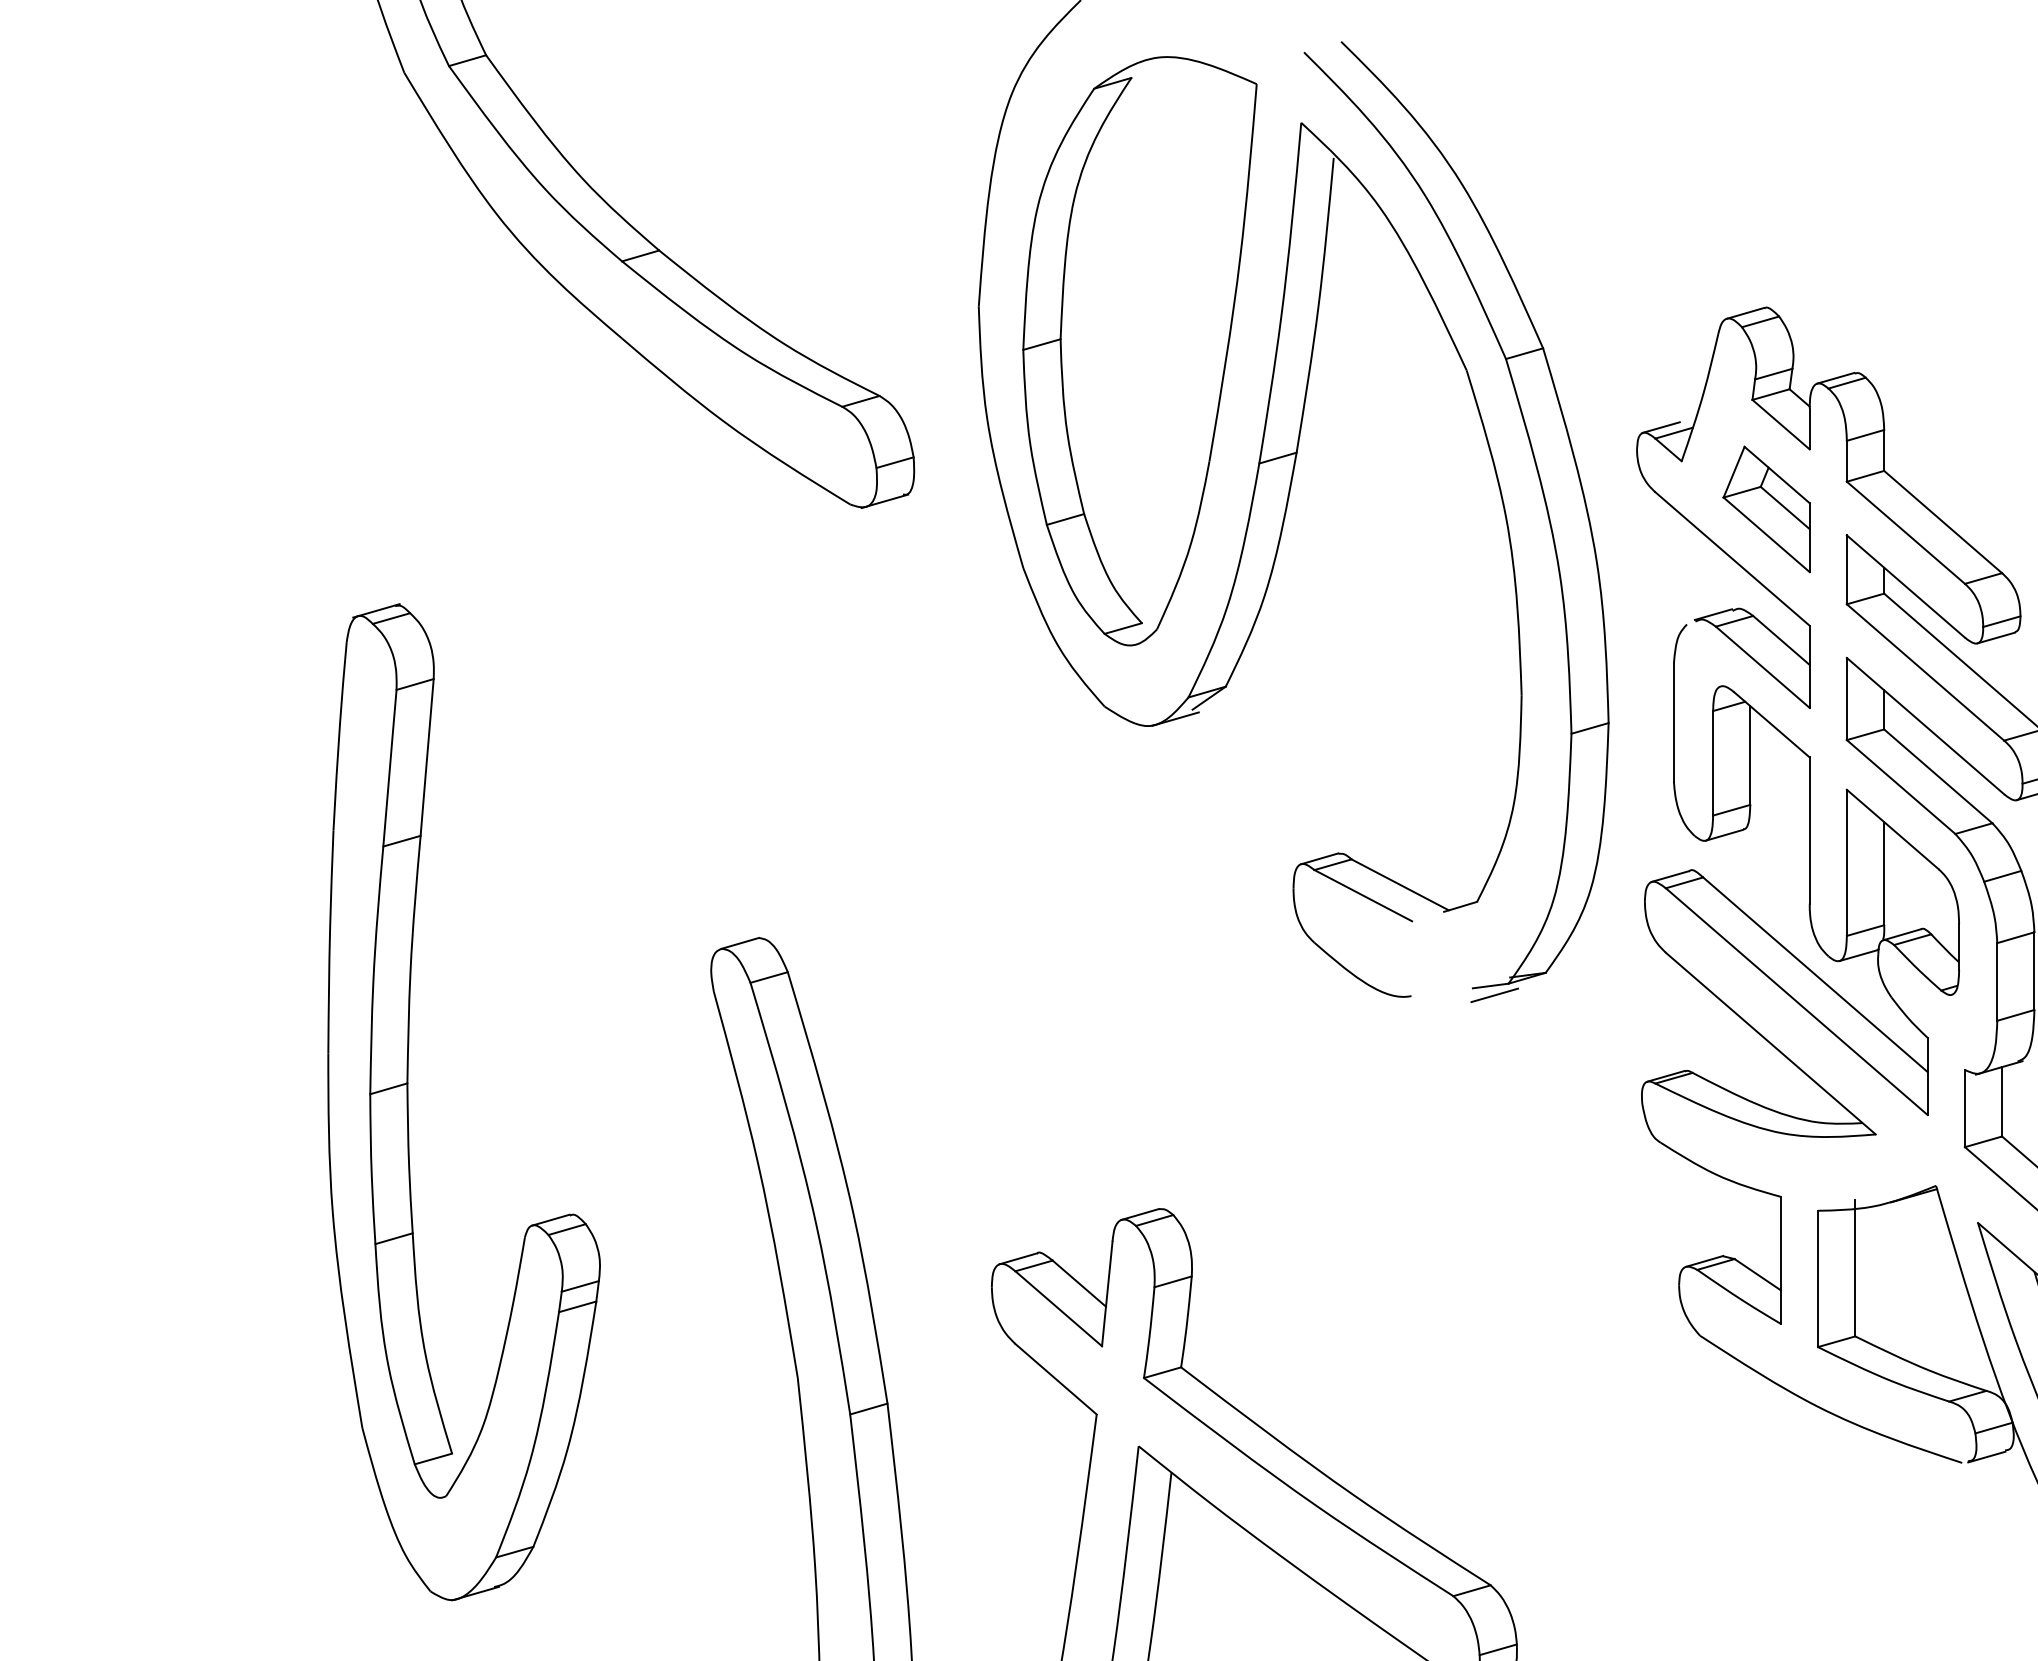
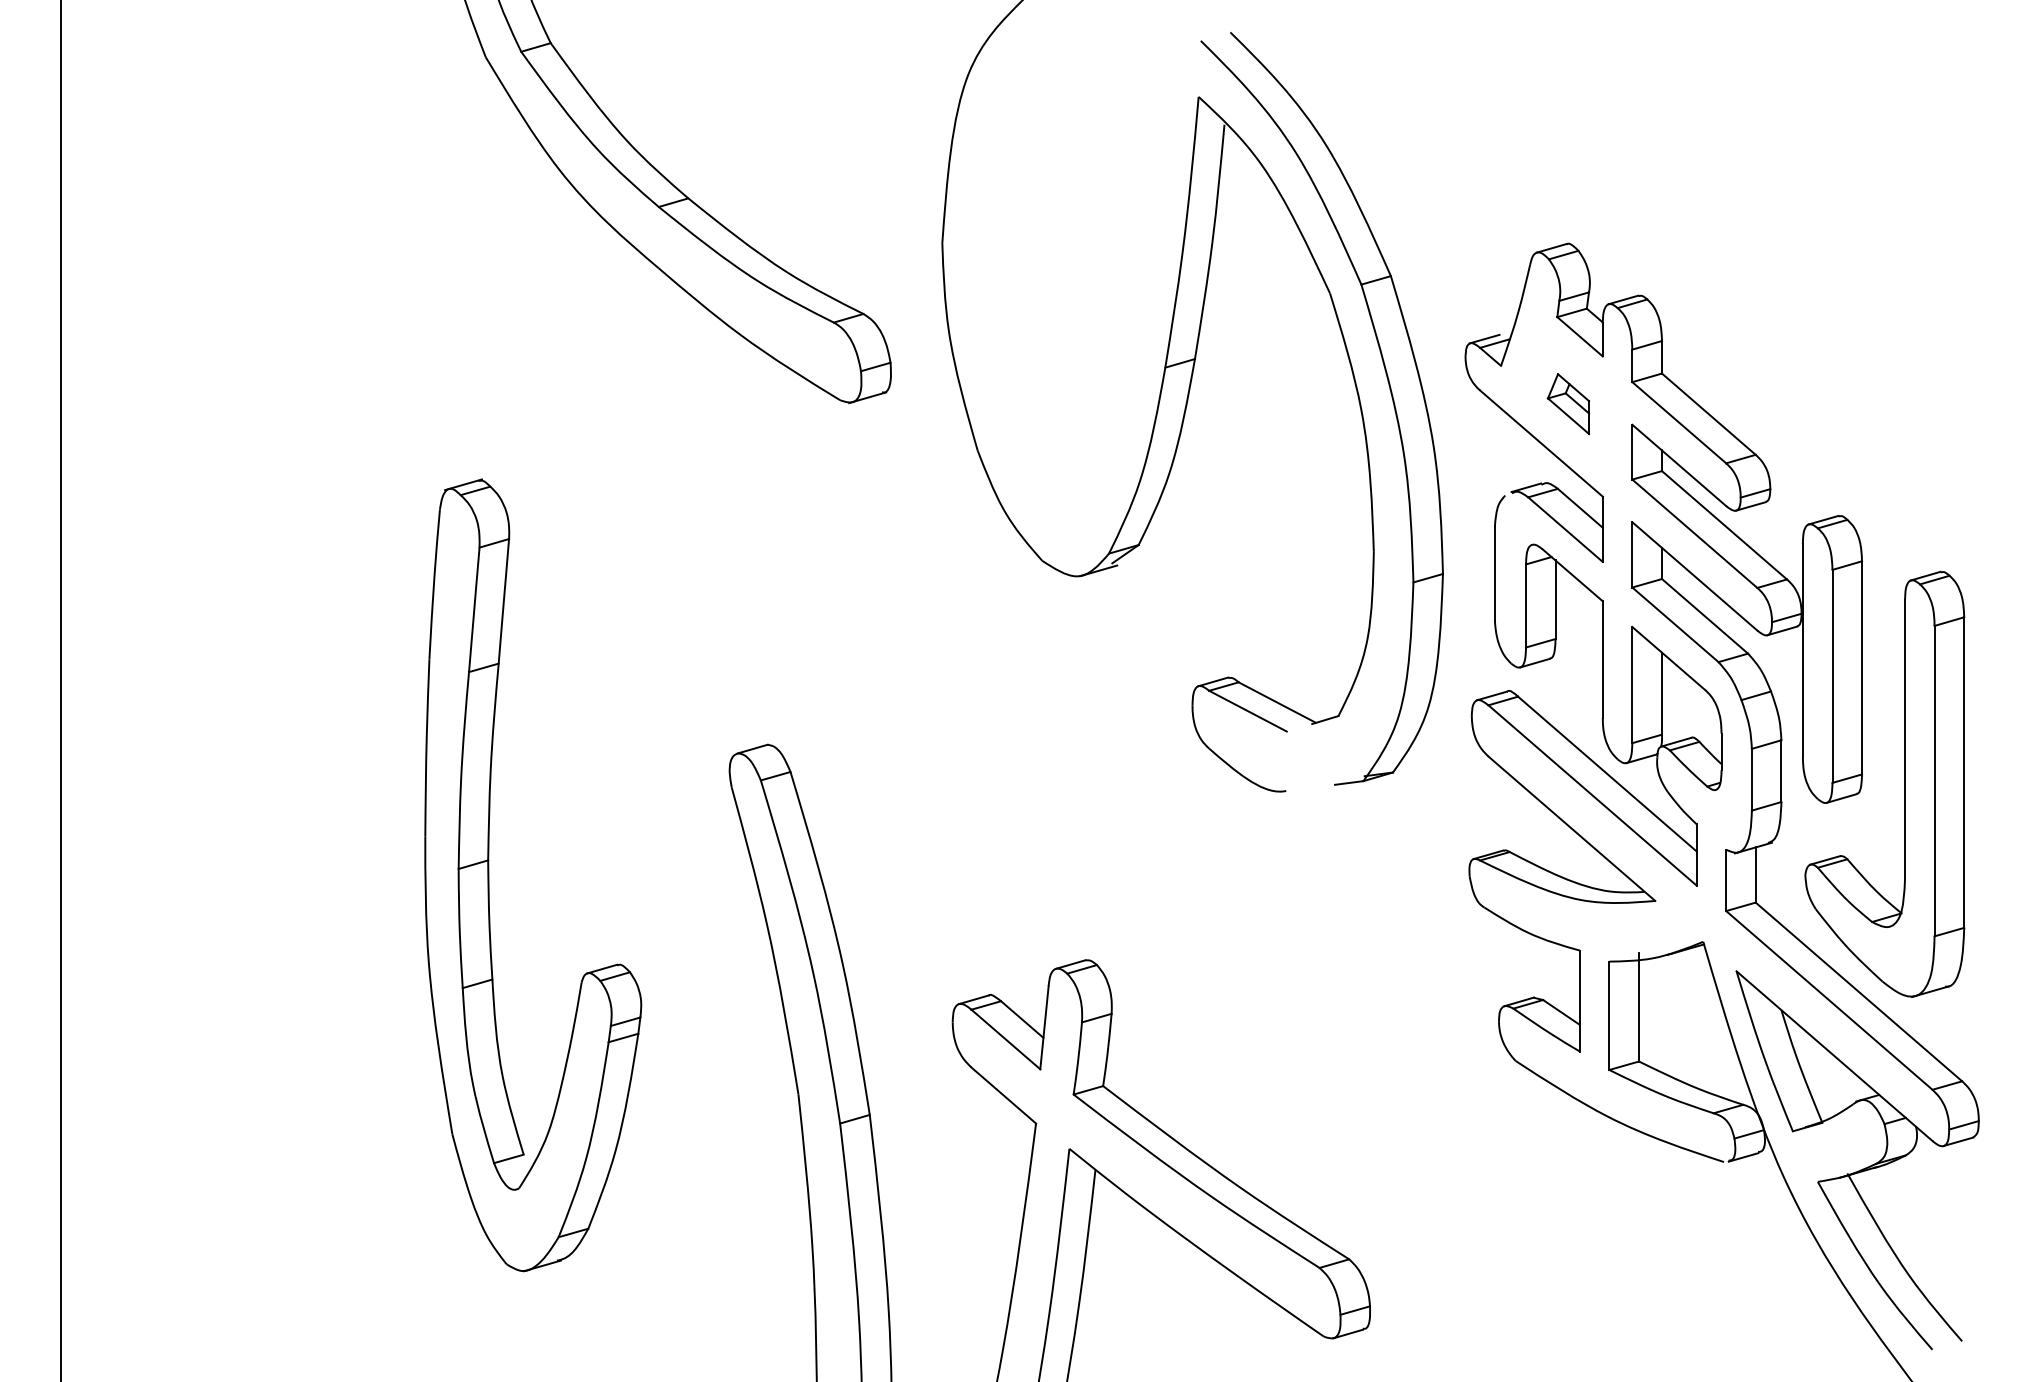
part: (1140, 351) -> (1070, 278), removed
part: (1766, 508) -> (1568, 403), size x0.6
line: (1493, 995) -> (1351, 790), removed

